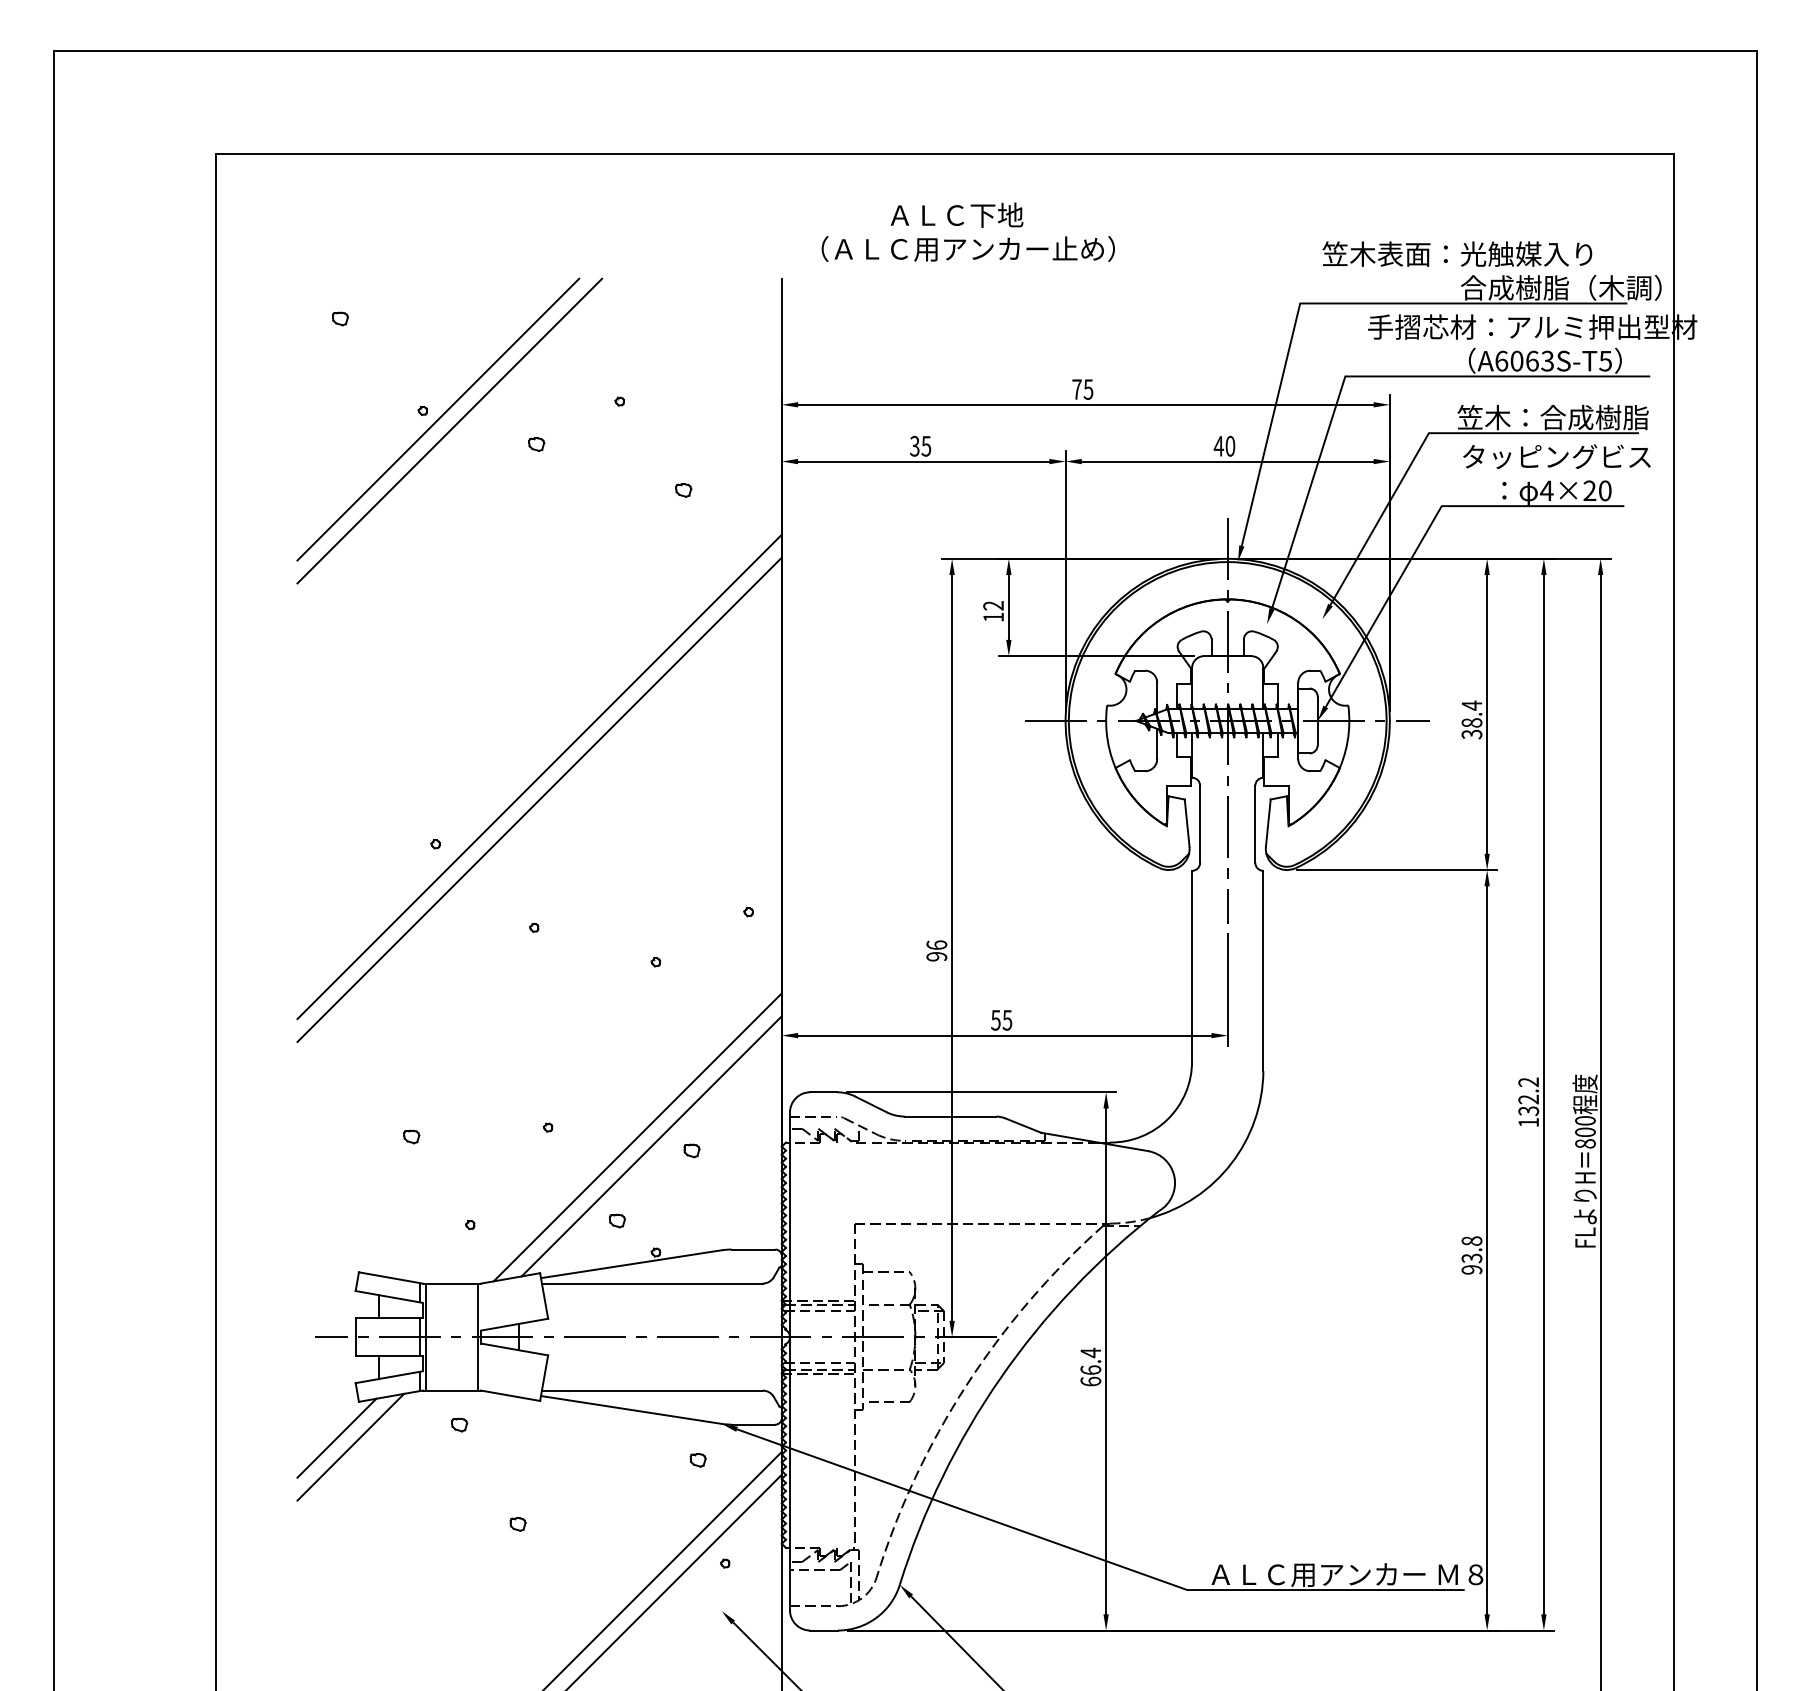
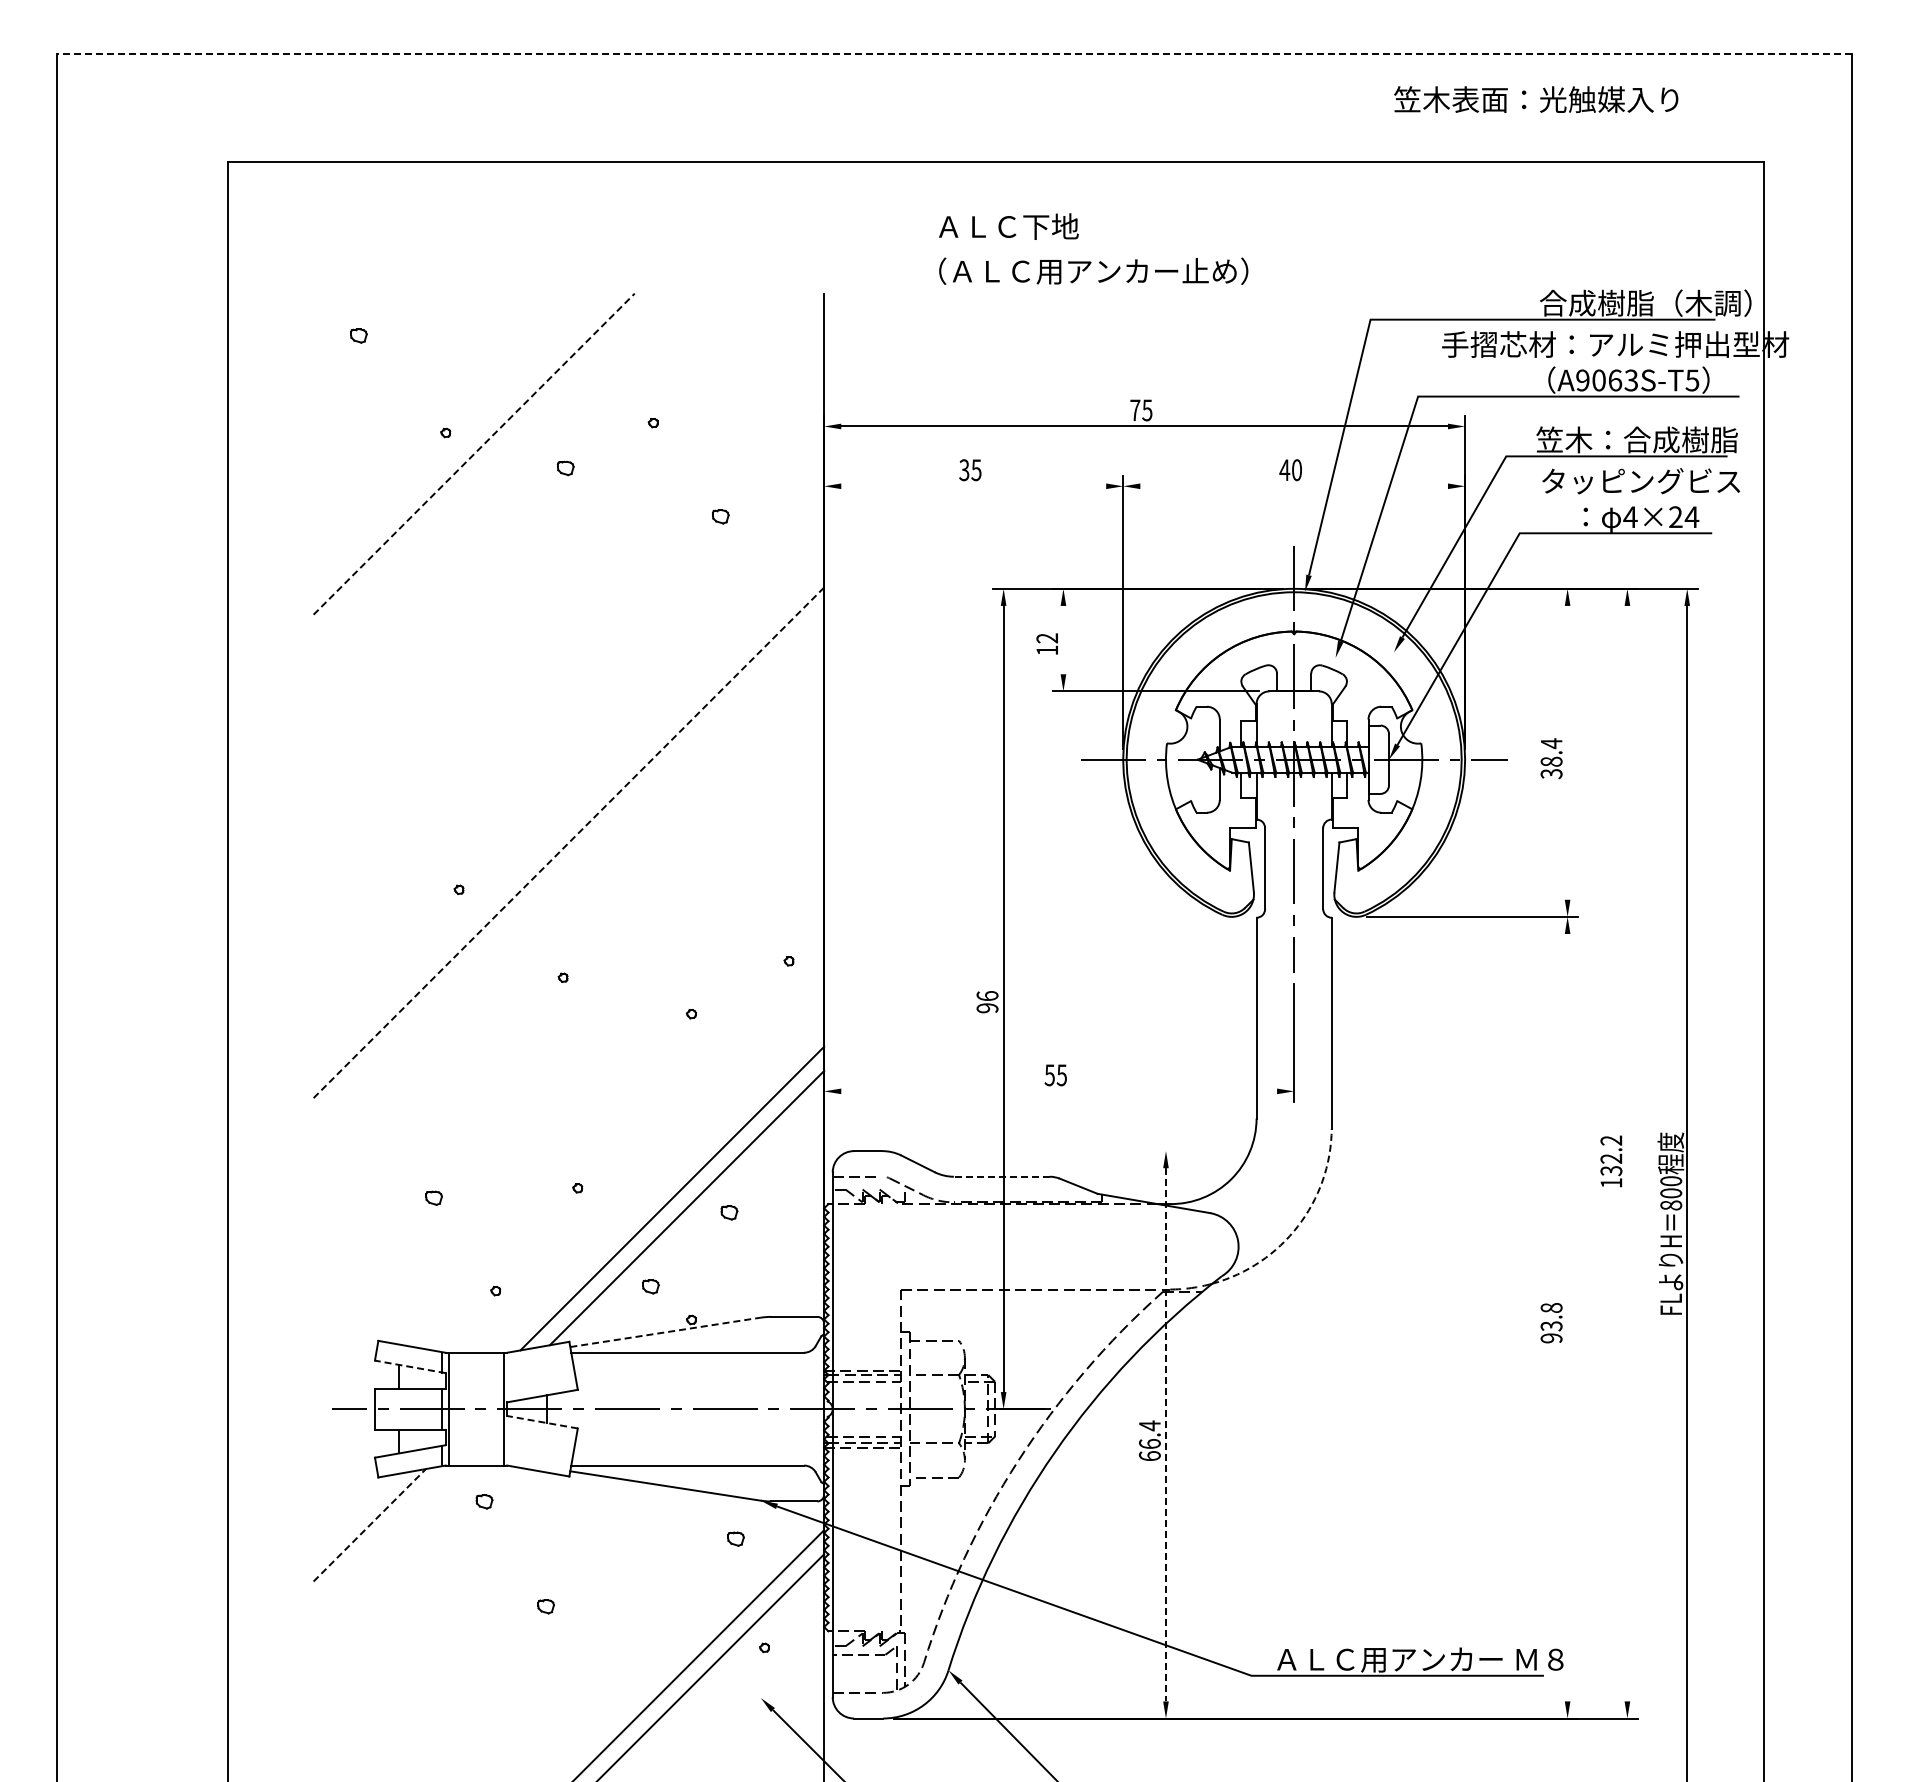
line: (905, 50) -> (954, 53), solid -> dashed
text: (968, 248) -> (1093, 270), moved
text: (1457, 253) -> (1536, 99), moved
text: (1501, 361) -> (1582, 380), A6063S-T5 -> A9063S-T5
line: (437, 419) -> (461, 441), removed
line: (450, 430) -> (474, 453), solid -> dashed
line: (923, 461) -> (973, 486), removed
line: (1227, 461) -> (1293, 486), removed
text: (1604, 491) -> (1691, 517), 4×20 -> 4×24
line: (1008, 606) -> (1063, 639), removed
line: (1487, 714) -> (1567, 752), removed
line: (539, 776) -> (568, 818), removed
line: (539, 800) -> (568, 843), solid -> dashed
line: (1005, 1035) -> (1059, 1091), removed
line: (981, 1092) -> (1034, 1151), removed
line: (1543, 1094) -> (1627, 1153), removed
line: (950, 1116) -> (1001, 1176), solid -> dashed
arc: (1230, 1163) -> (1297, 1226), solid -> dashed
line: (1487, 1250) -> (1567, 1317), removed
line: (632, 1264) -> (666, 1332), solid -> dashed
line: (389, 1296) -> (410, 1366), solid -> dashed
line: (514, 1349) -> (542, 1422), solid -> dashed
line: (1105, 1361) -> (1165, 1434), solid -> dashed
line: (336, 1437) -> (354, 1515), removed
line: (350, 1447) -> (369, 1525), solid -> dashed

